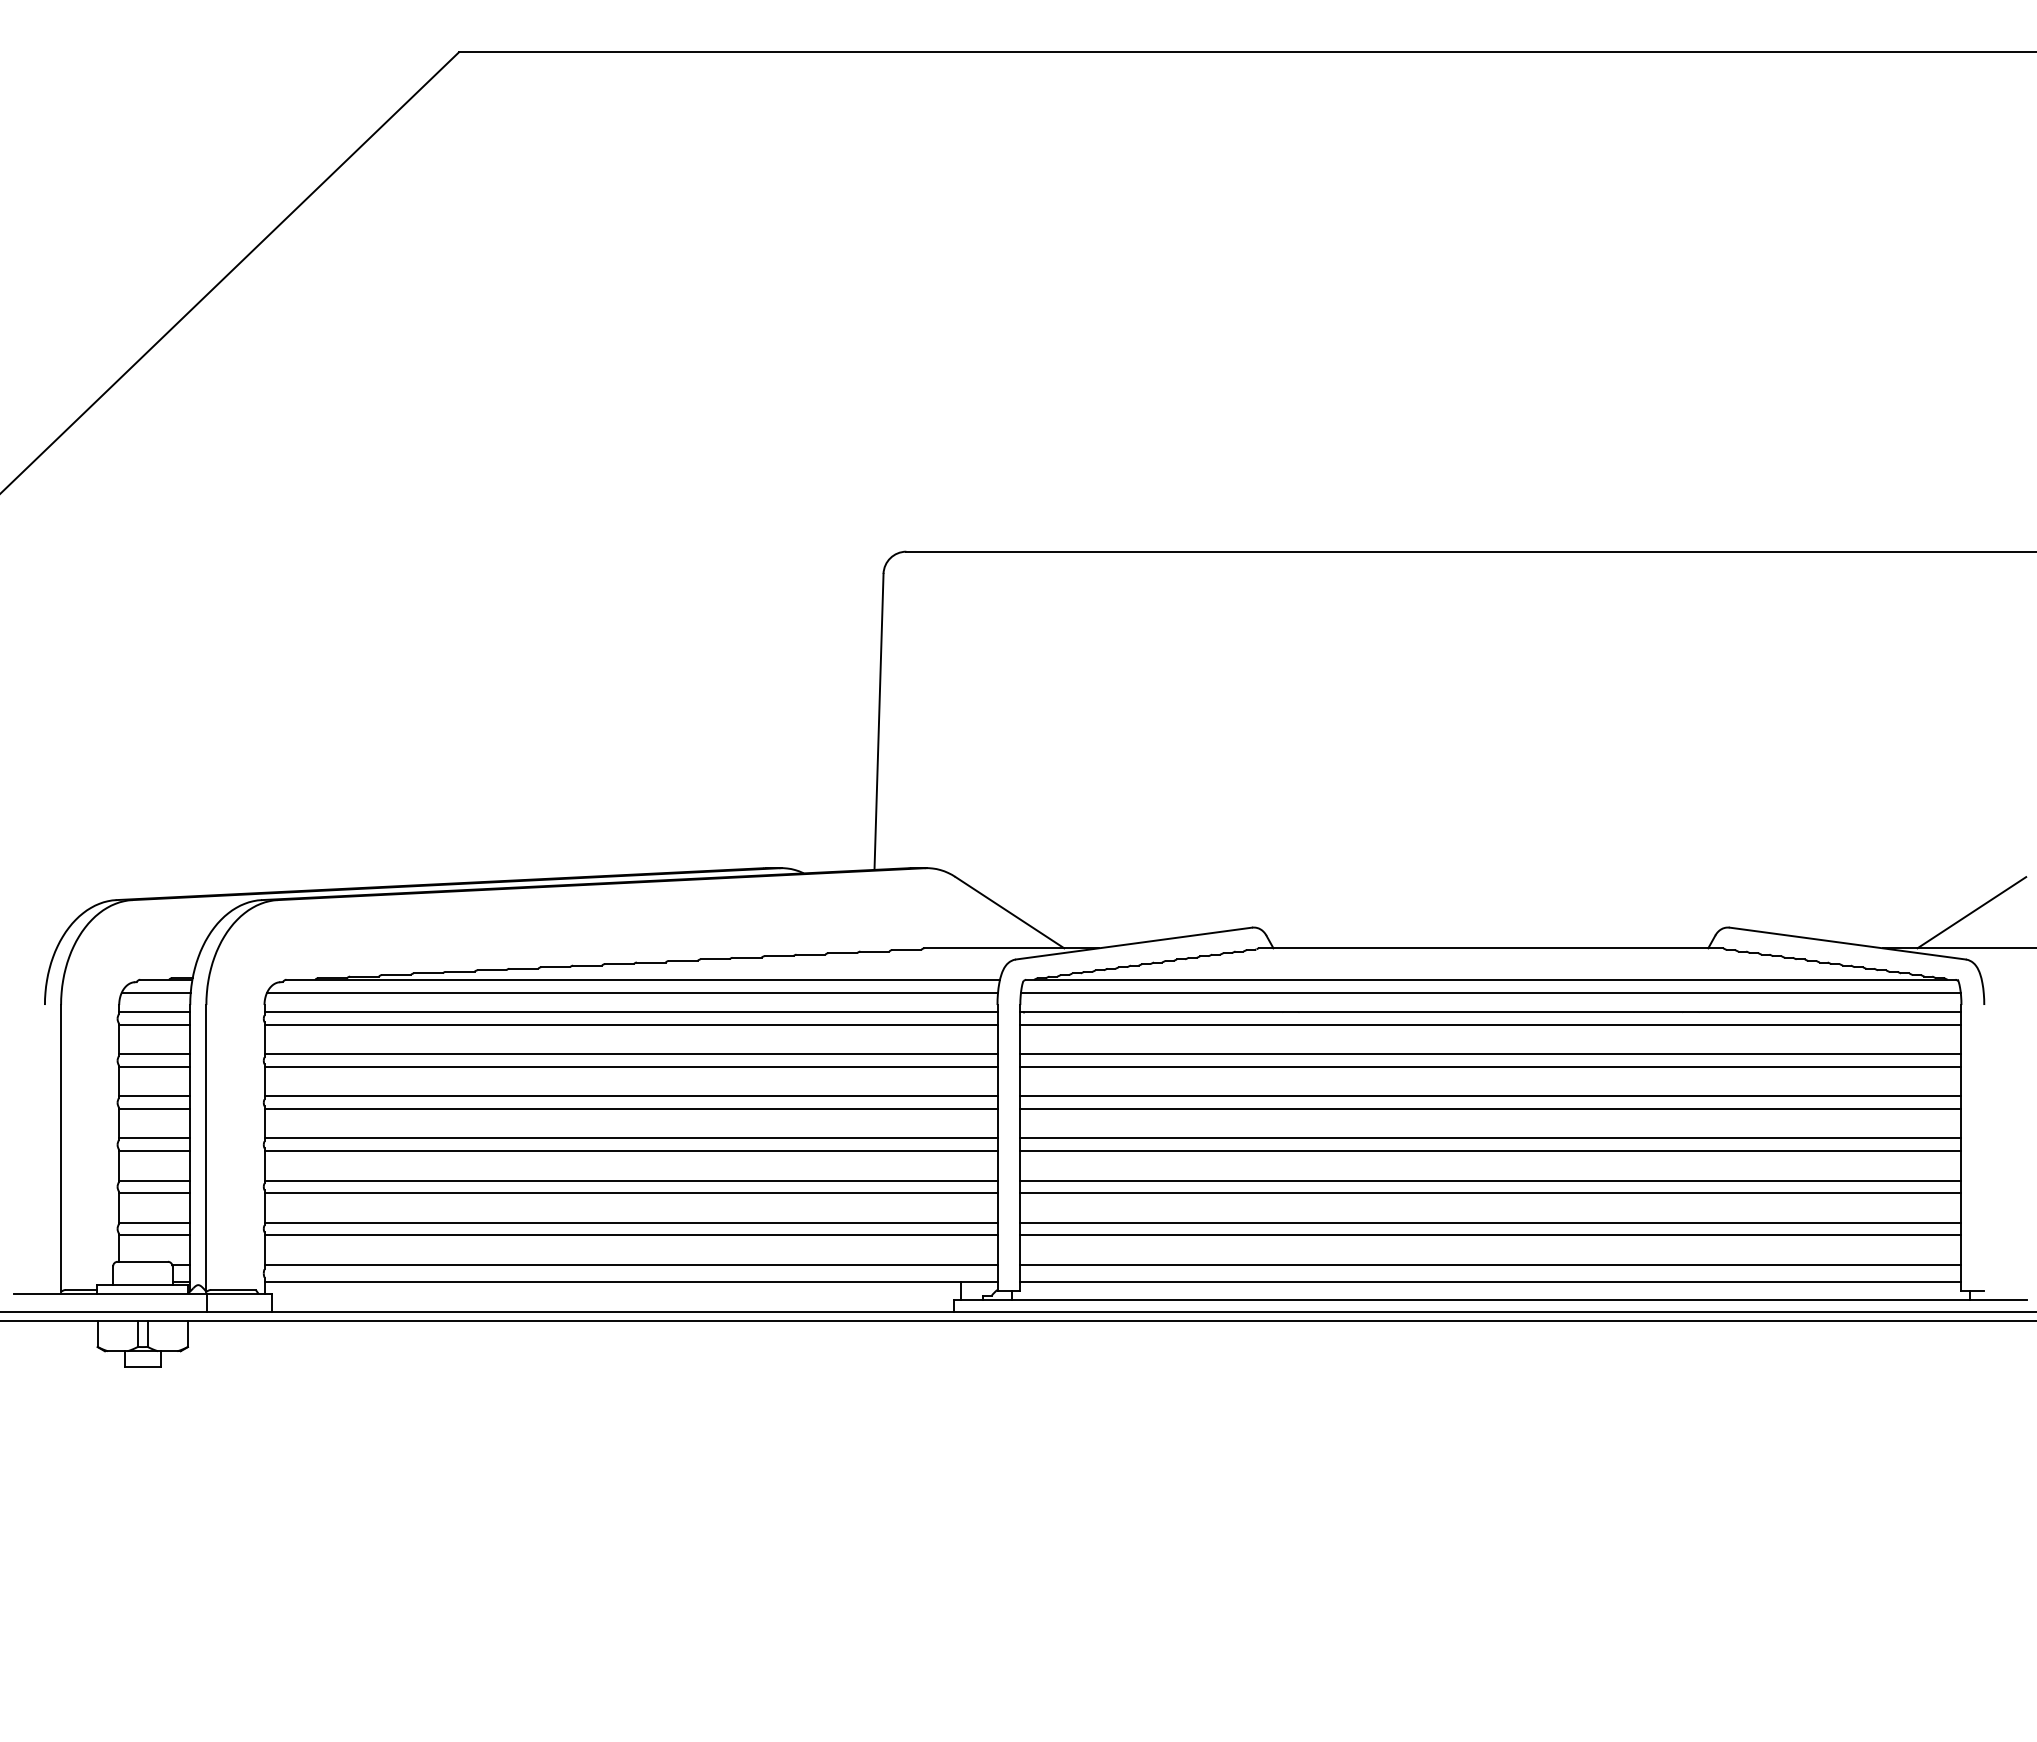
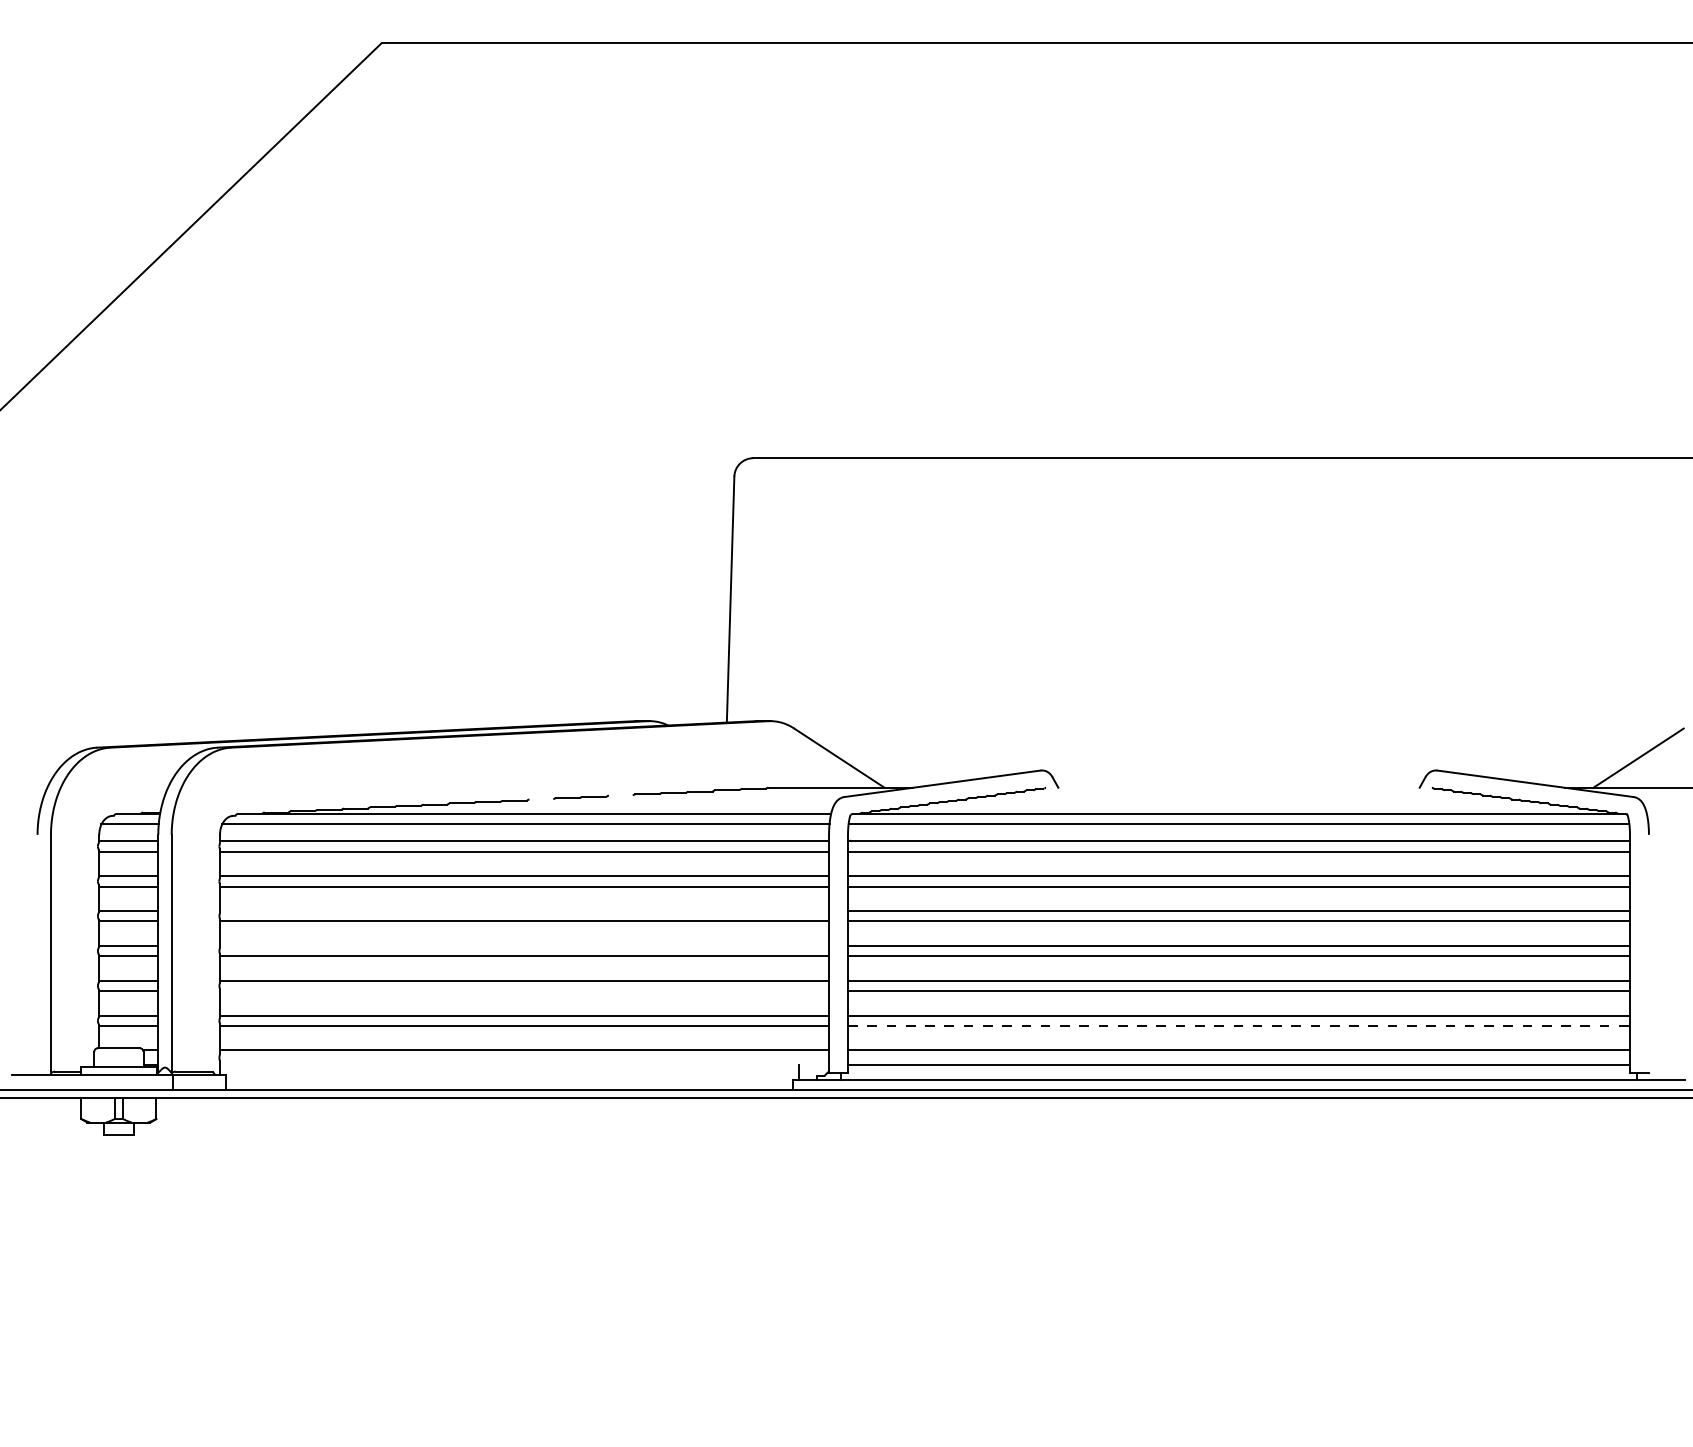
line: (1490, 948) -> (1238, 787), removed
line: (746, 957) -> (620, 795), removed
line: (650, 962) -> (540, 799), removed
line: (630, 1096) -> (524, 910), removed
line: (630, 1138) -> (524, 945), removed
line: (630, 1193) -> (524, 991), removed
line: (1490, 1235) -> (1238, 1026), solid -> dashed
line: (630, 1282) -> (524, 1065), removed

